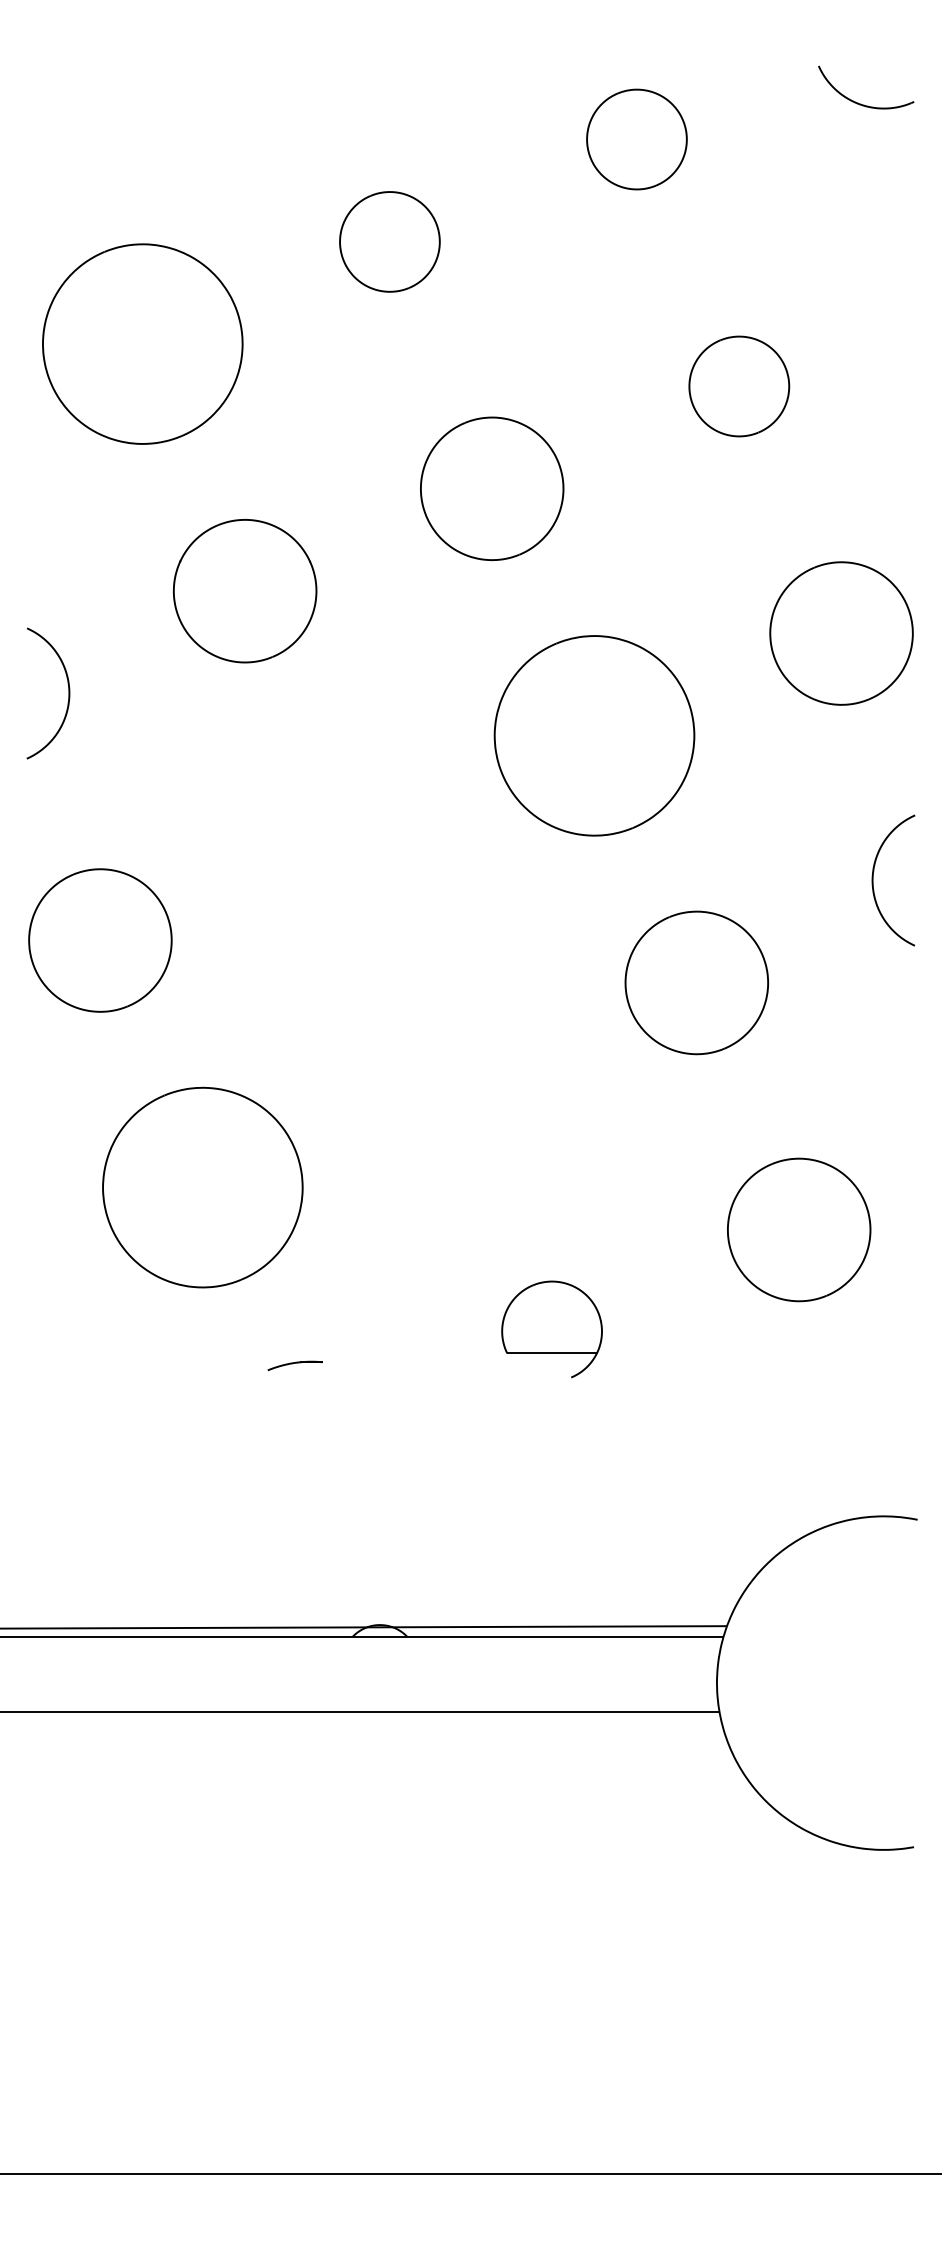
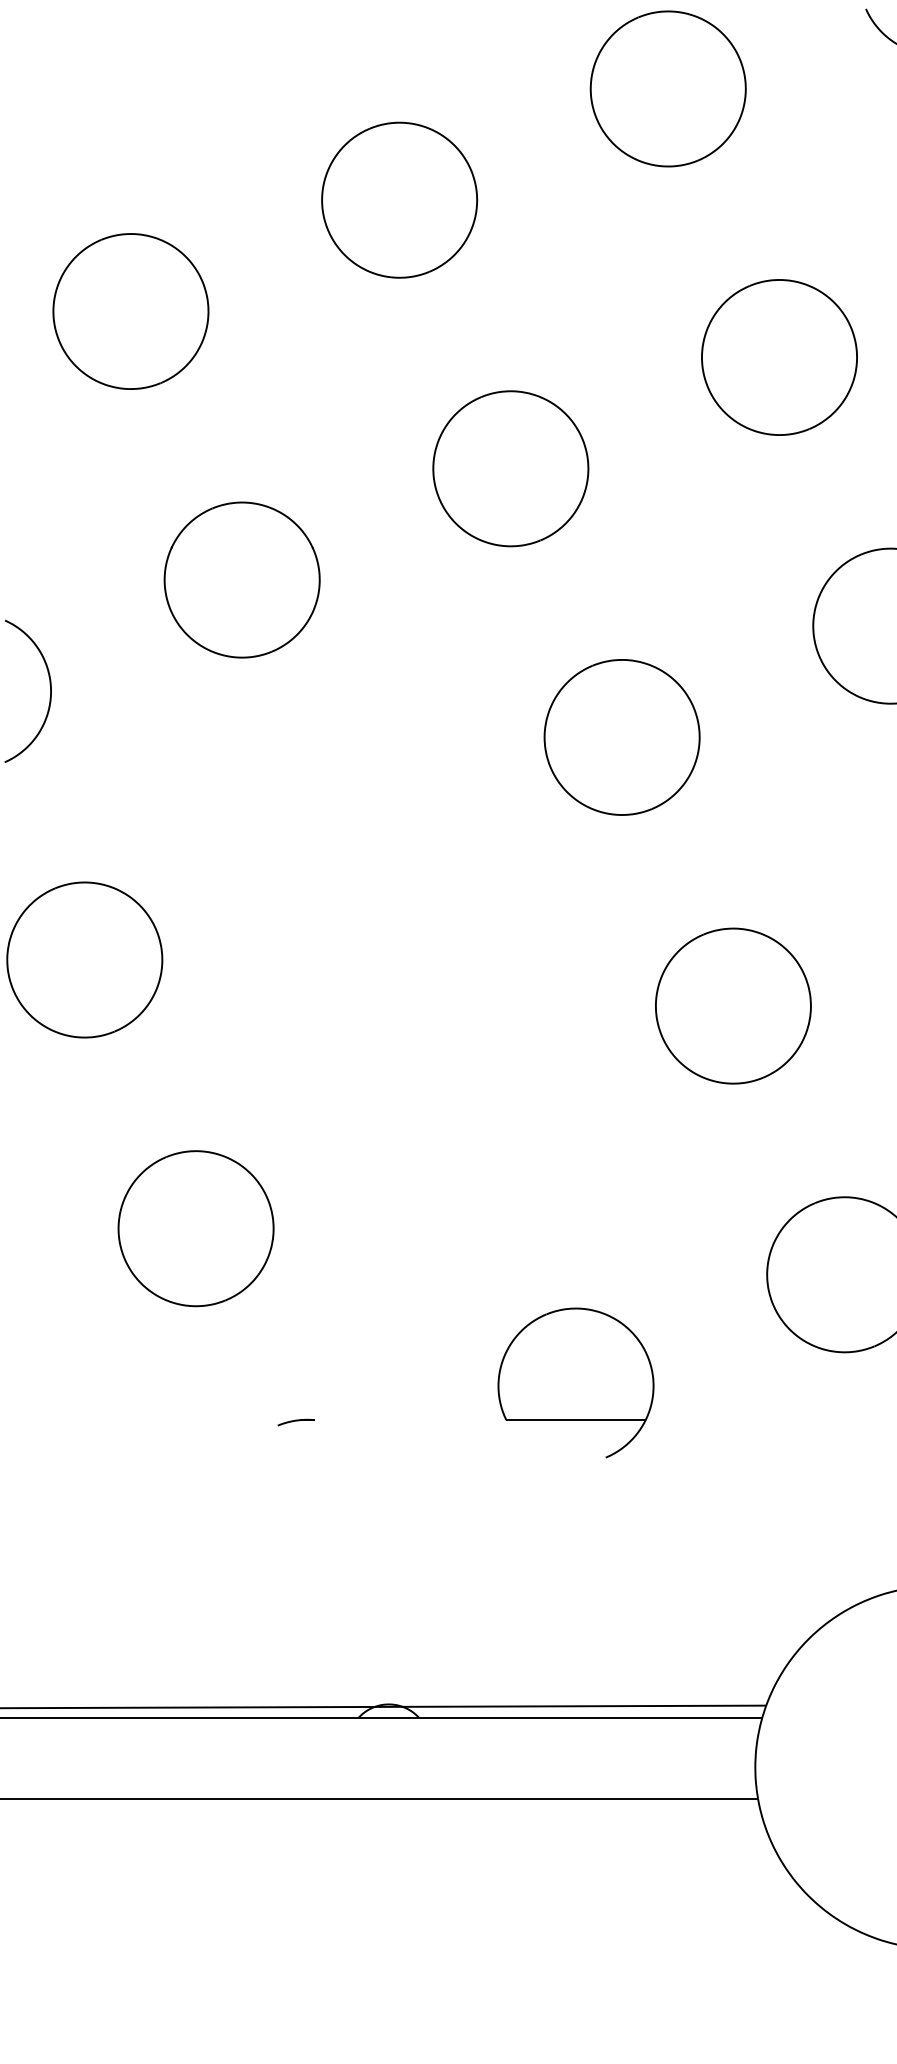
part: (636, 139) -> (667, 88), size x1.43
part: (389, 241) -> (399, 199), size x1.43
part: (142, 344) -> (130, 311), size x0.71
part: (739, 386) -> (779, 357), size x1.43
part: (594, 735) -> (622, 737), size x0.71
part: (202, 1187) -> (195, 1228), size x0.71
part: (551, 1329) -> (575, 1383), size x1.43
part: (294, 1365) -> (295, 1422), size x0.62

